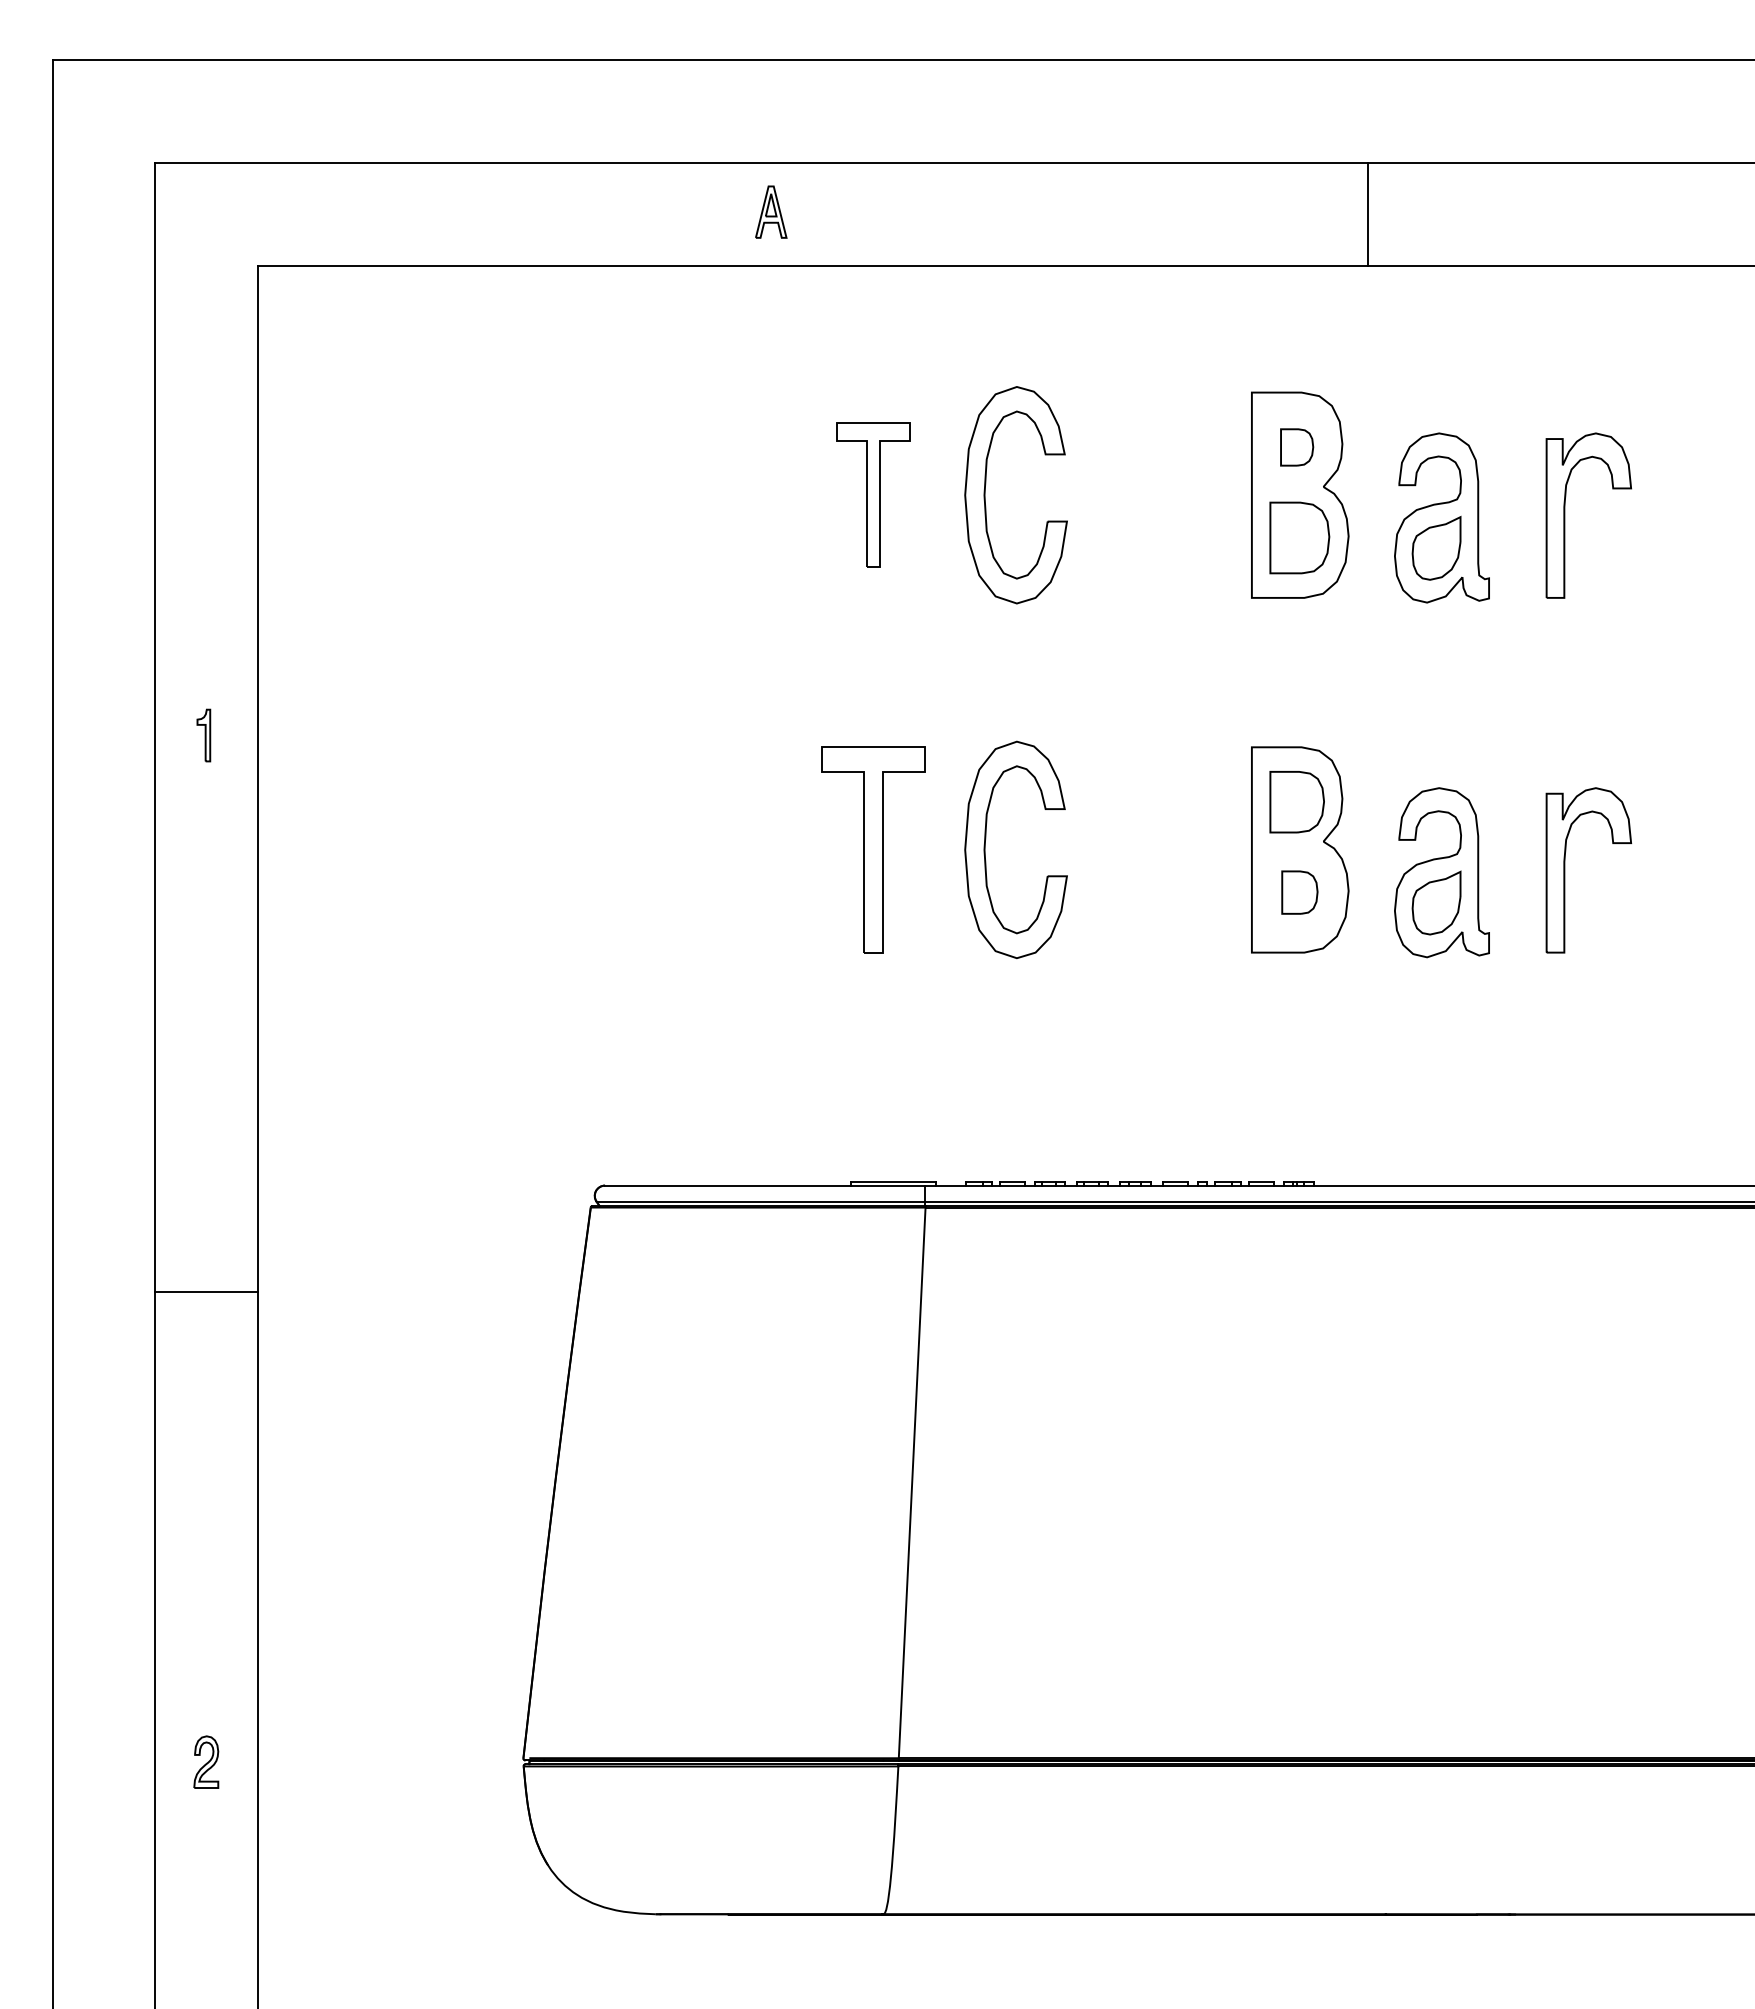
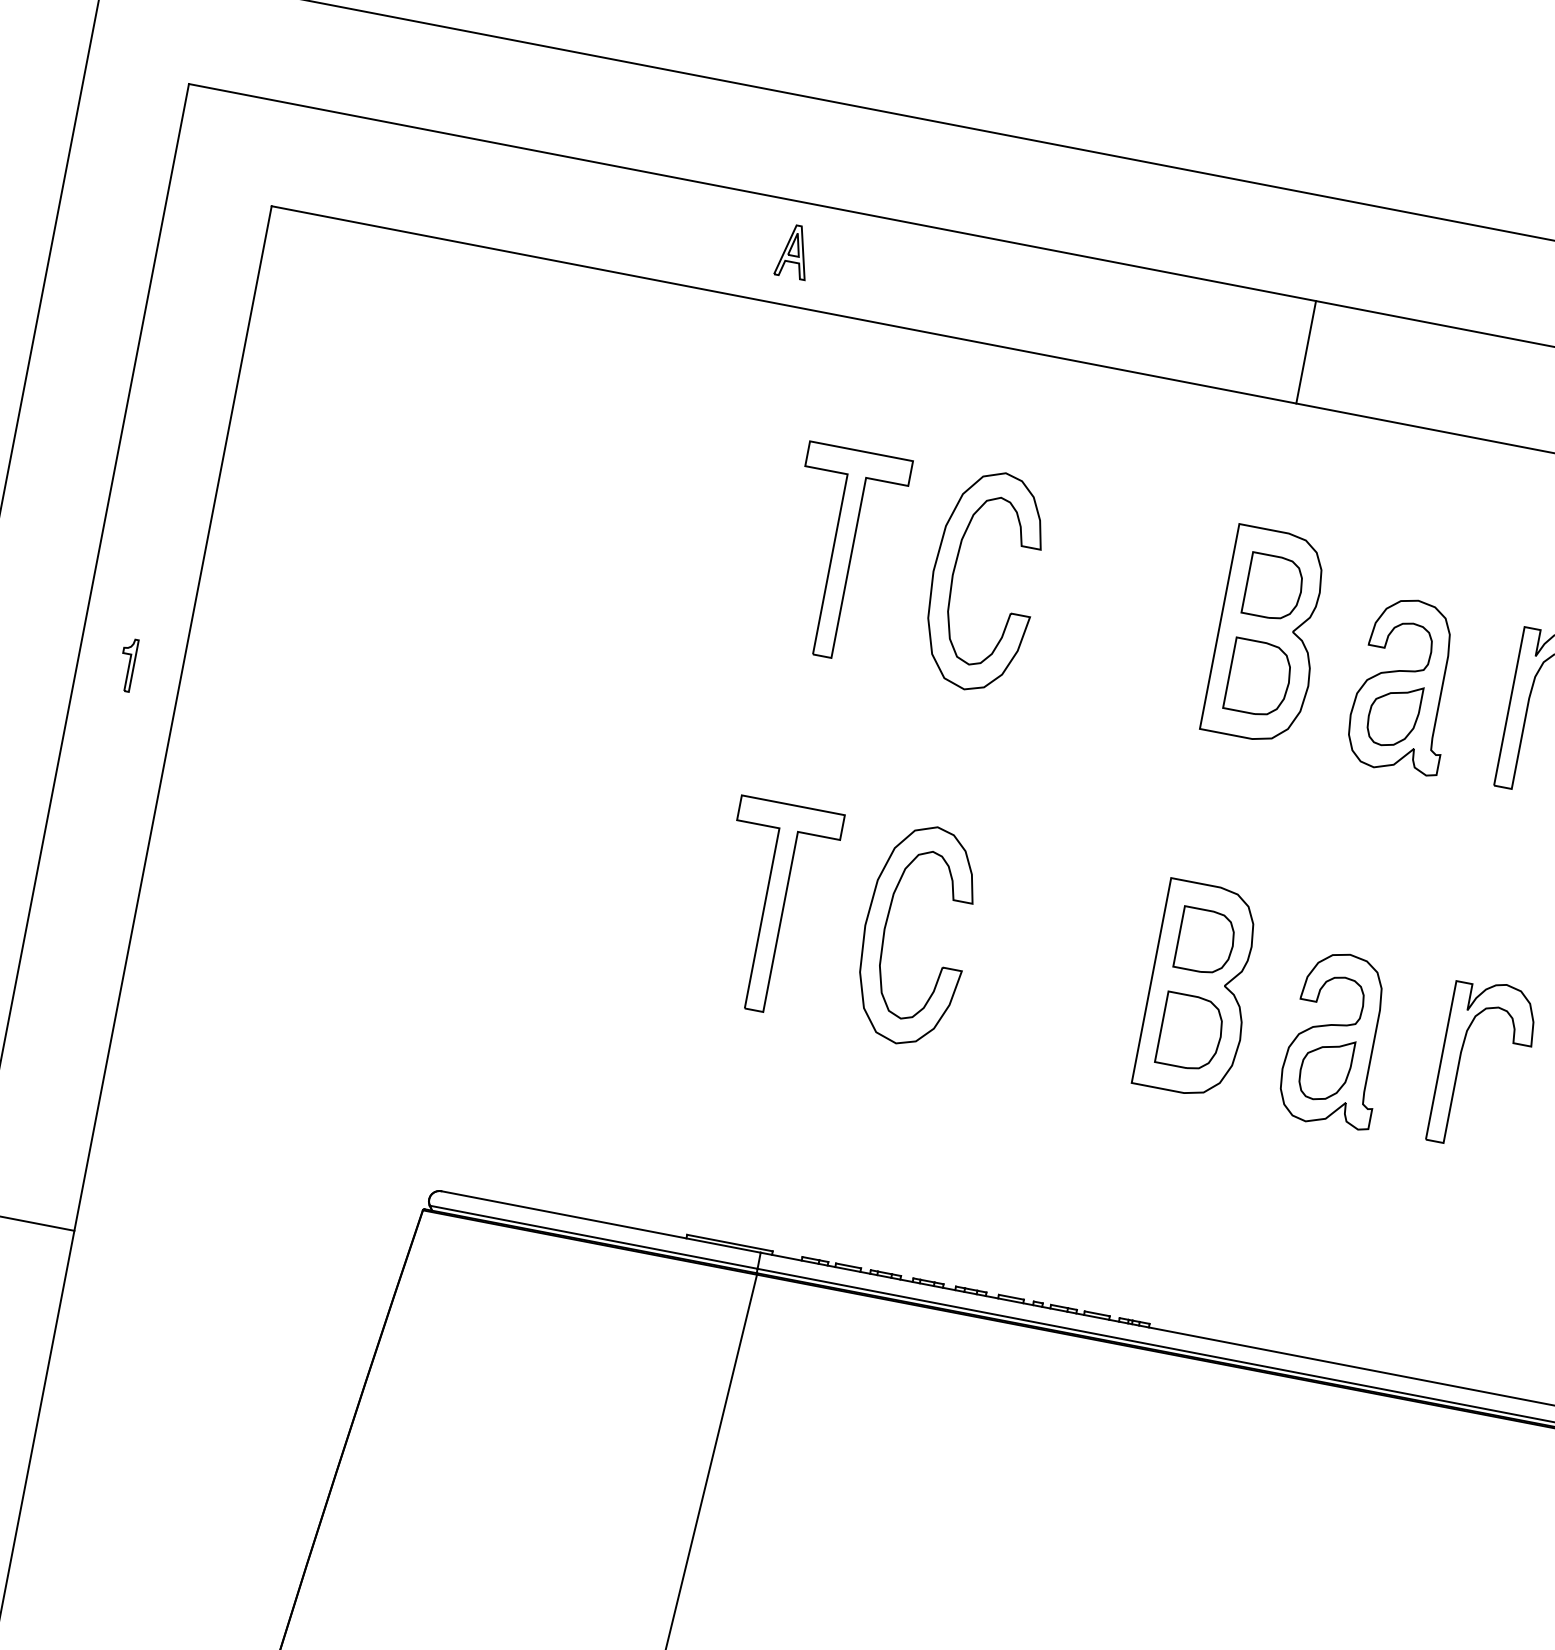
line: (1368, 213) -> (1306, 351), moved
part: (1296, 447) -> (1273, 587), size x1.67
part: (873, 495) -> (841, 554), size x1.43
part: (1299, 892) -> (1190, 1032), size x1.67

